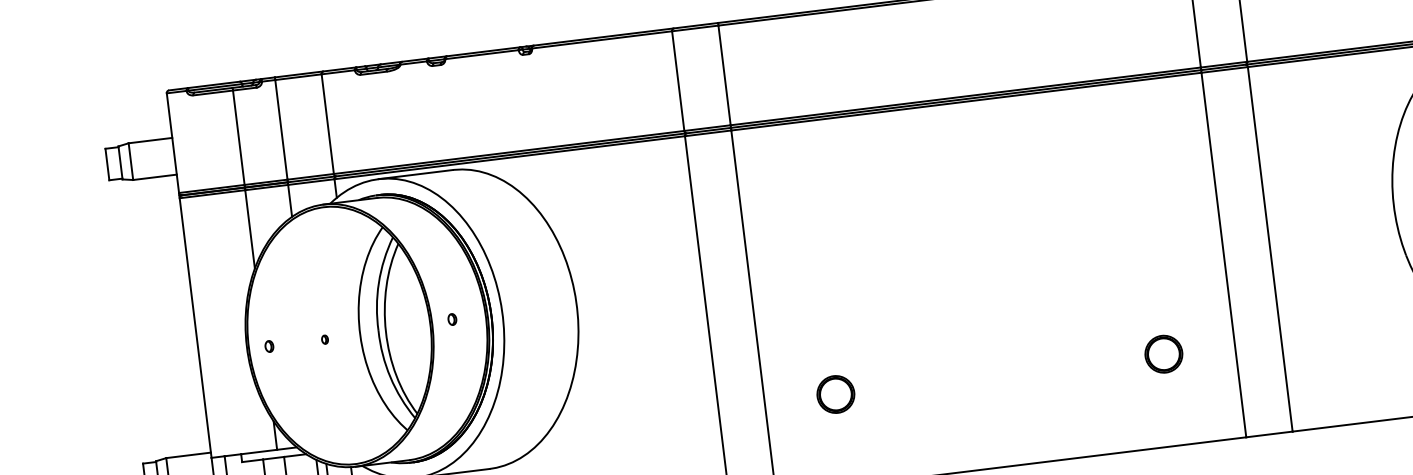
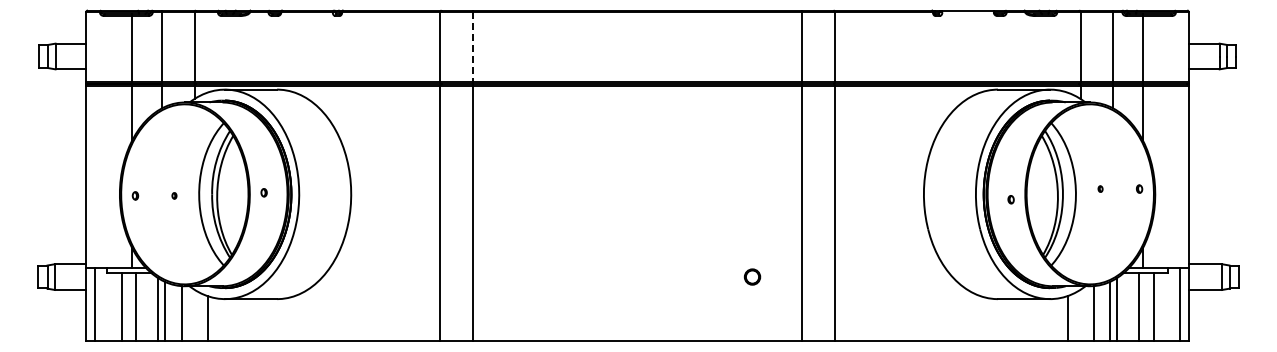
line: (724, 75) -> (472, 47), solid -> dashed
part: (1163, 353) -> (752, 276), size x0.6
part: (835, 393) -> (522, 276), removed

